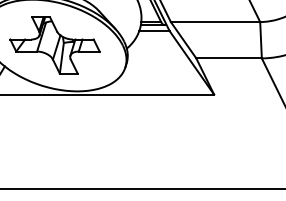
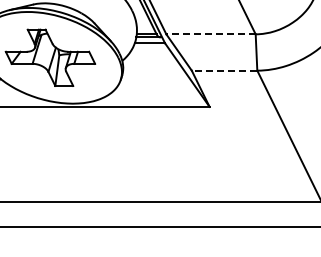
line: (216, 22) -> (211, 34), solid -> dashed
line: (229, 58) -> (224, 70), solid -> dashed

